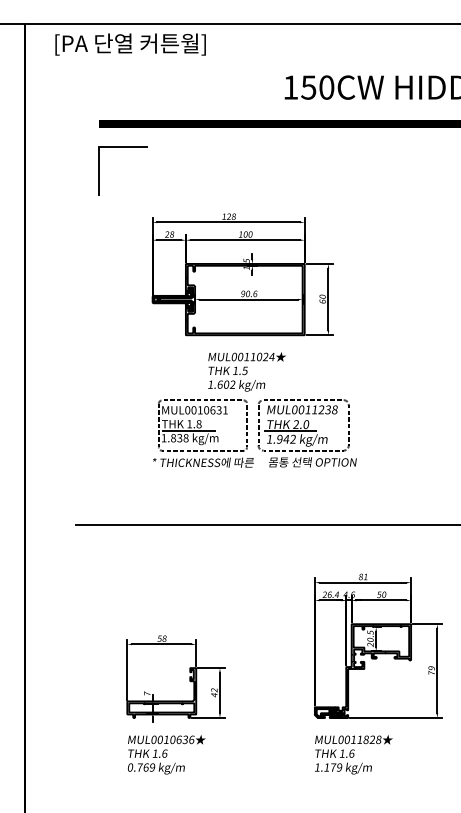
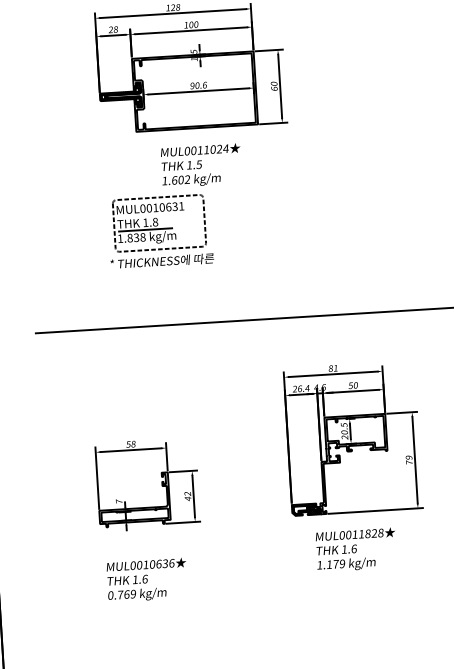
part: (306, 433) -> (266, 225), removed
text: (166, 754) -> (146, 579), moved
text: (353, 754) -> (355, 549), moved

